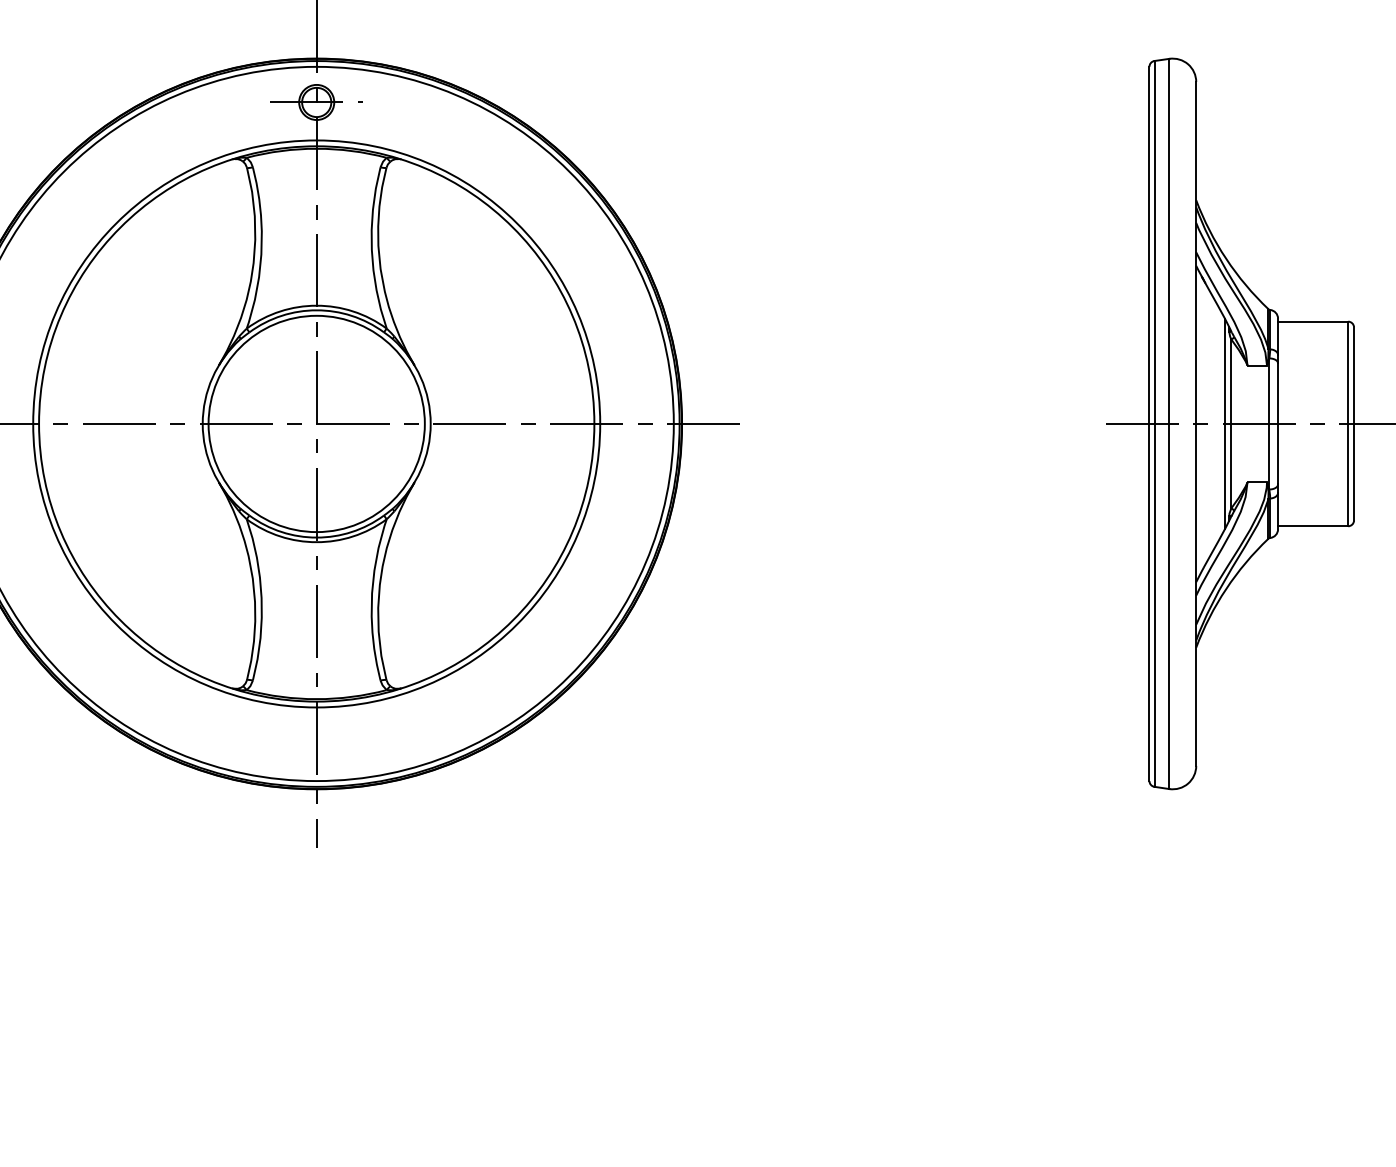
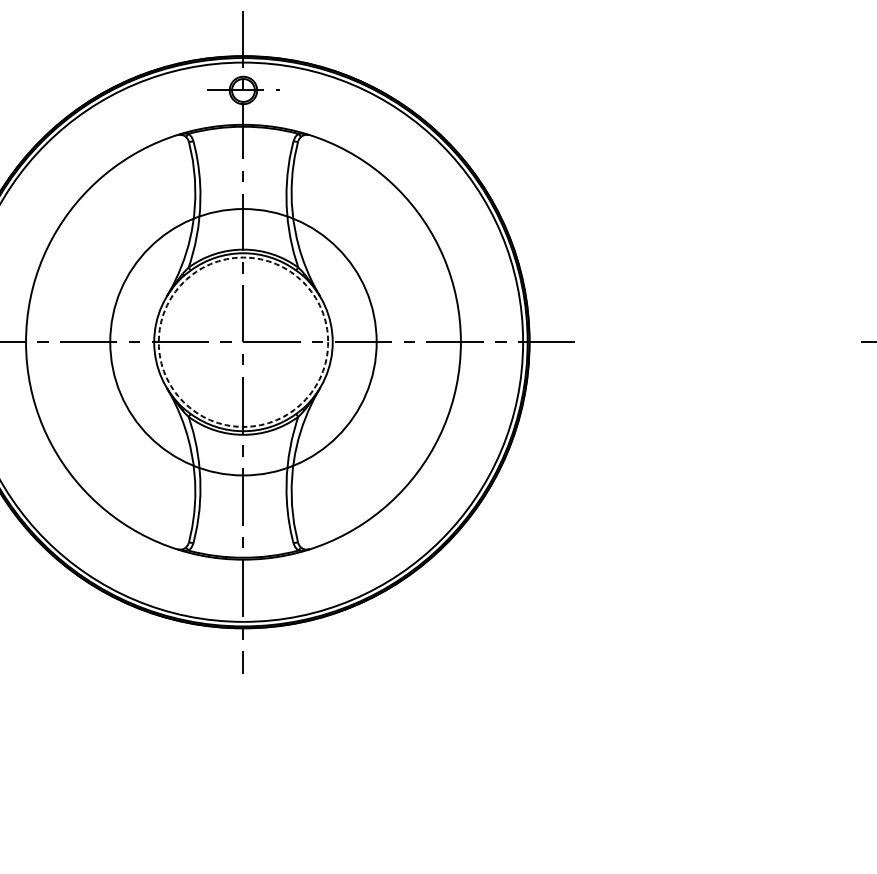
circle: (316, 423) -> (243, 341), size x0.6
circle: (316, 423) -> (243, 341), solid -> dashed

